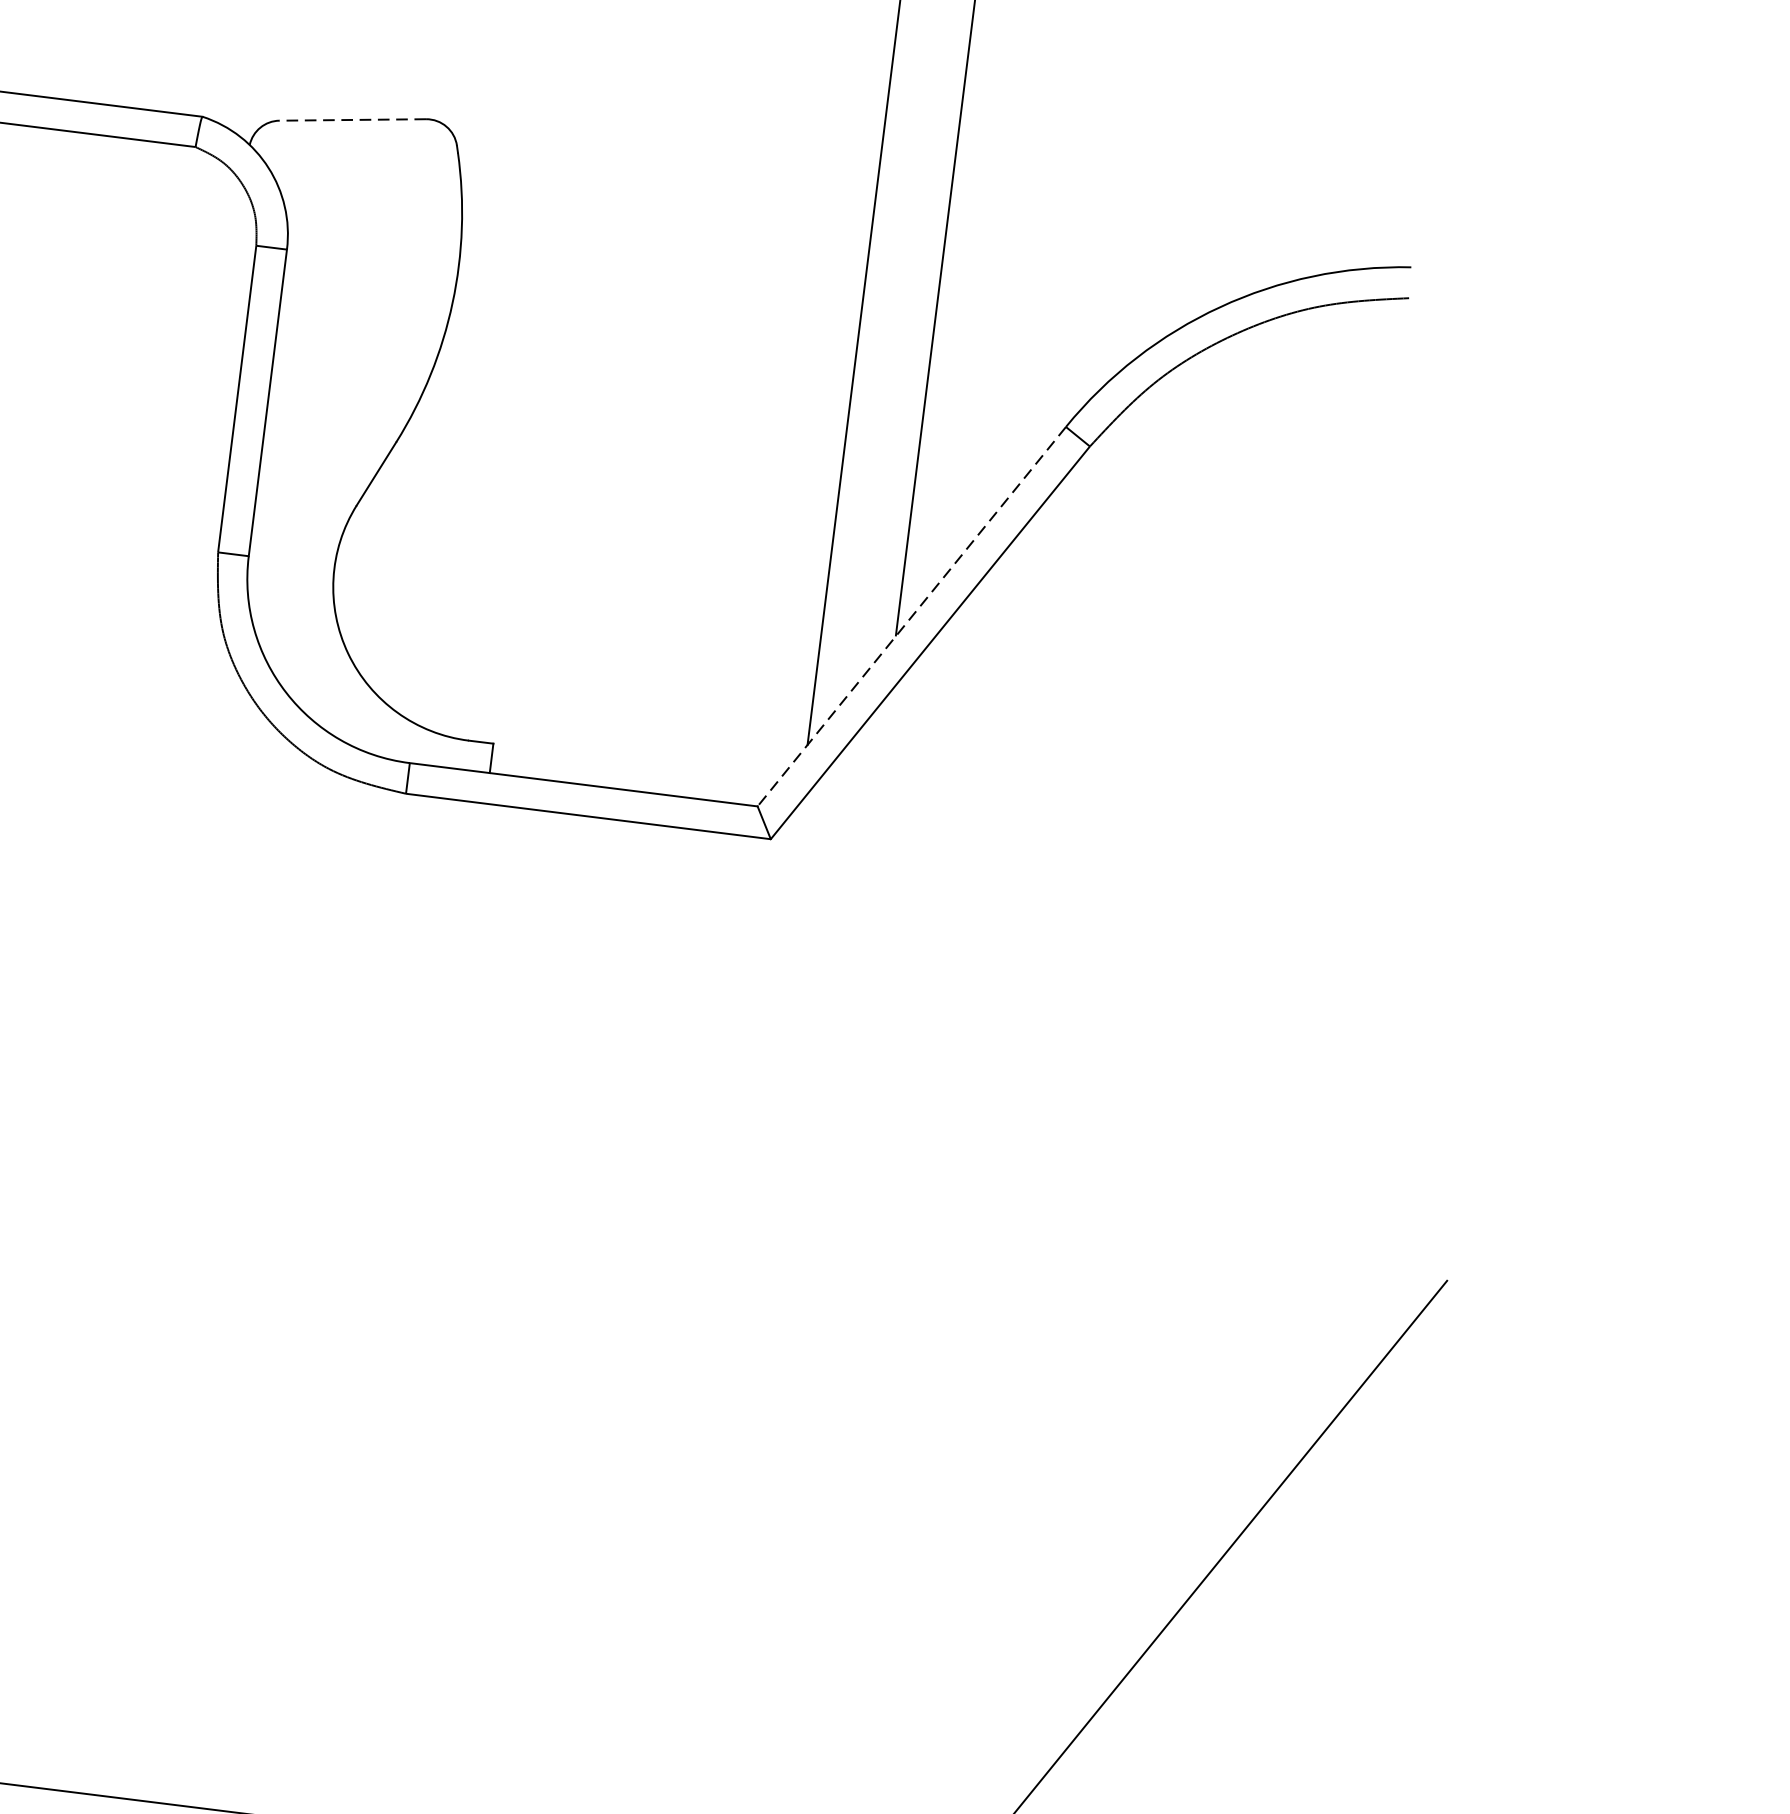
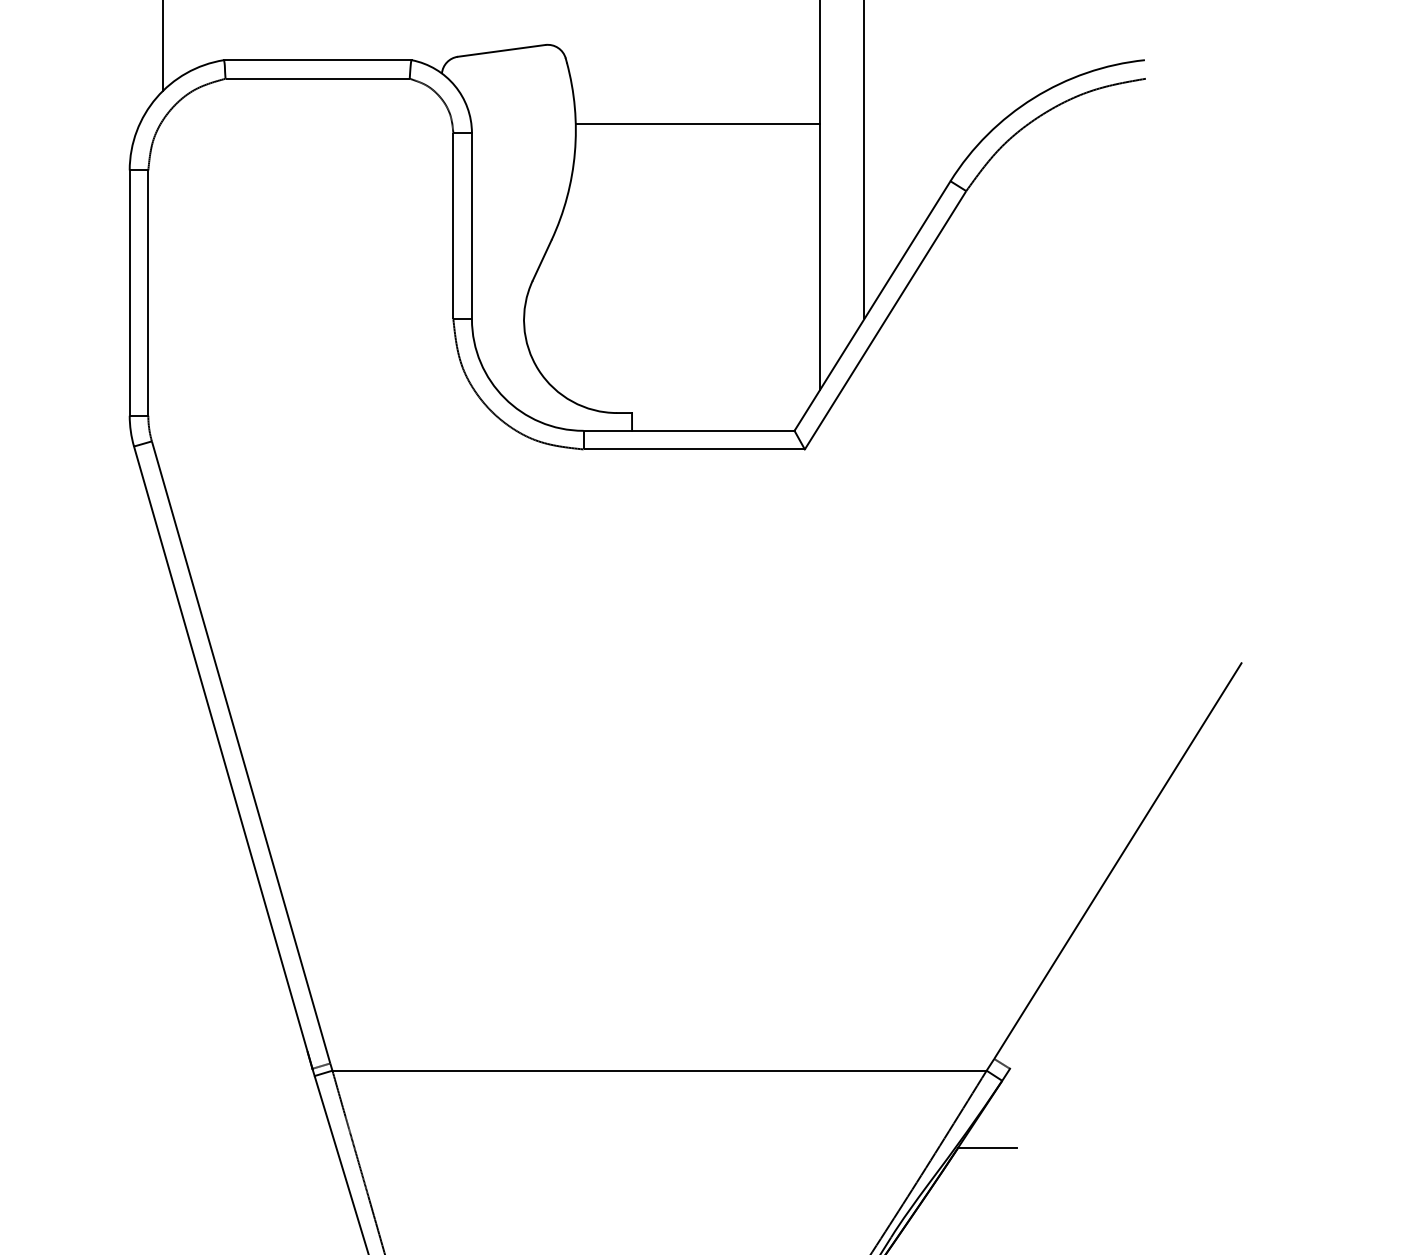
line: (352, 119) -> (501, 50), dashed -> solid
line: (660, 279) -> (697, 123), added
line: (911, 617) -> (872, 306), dashed -> solid

